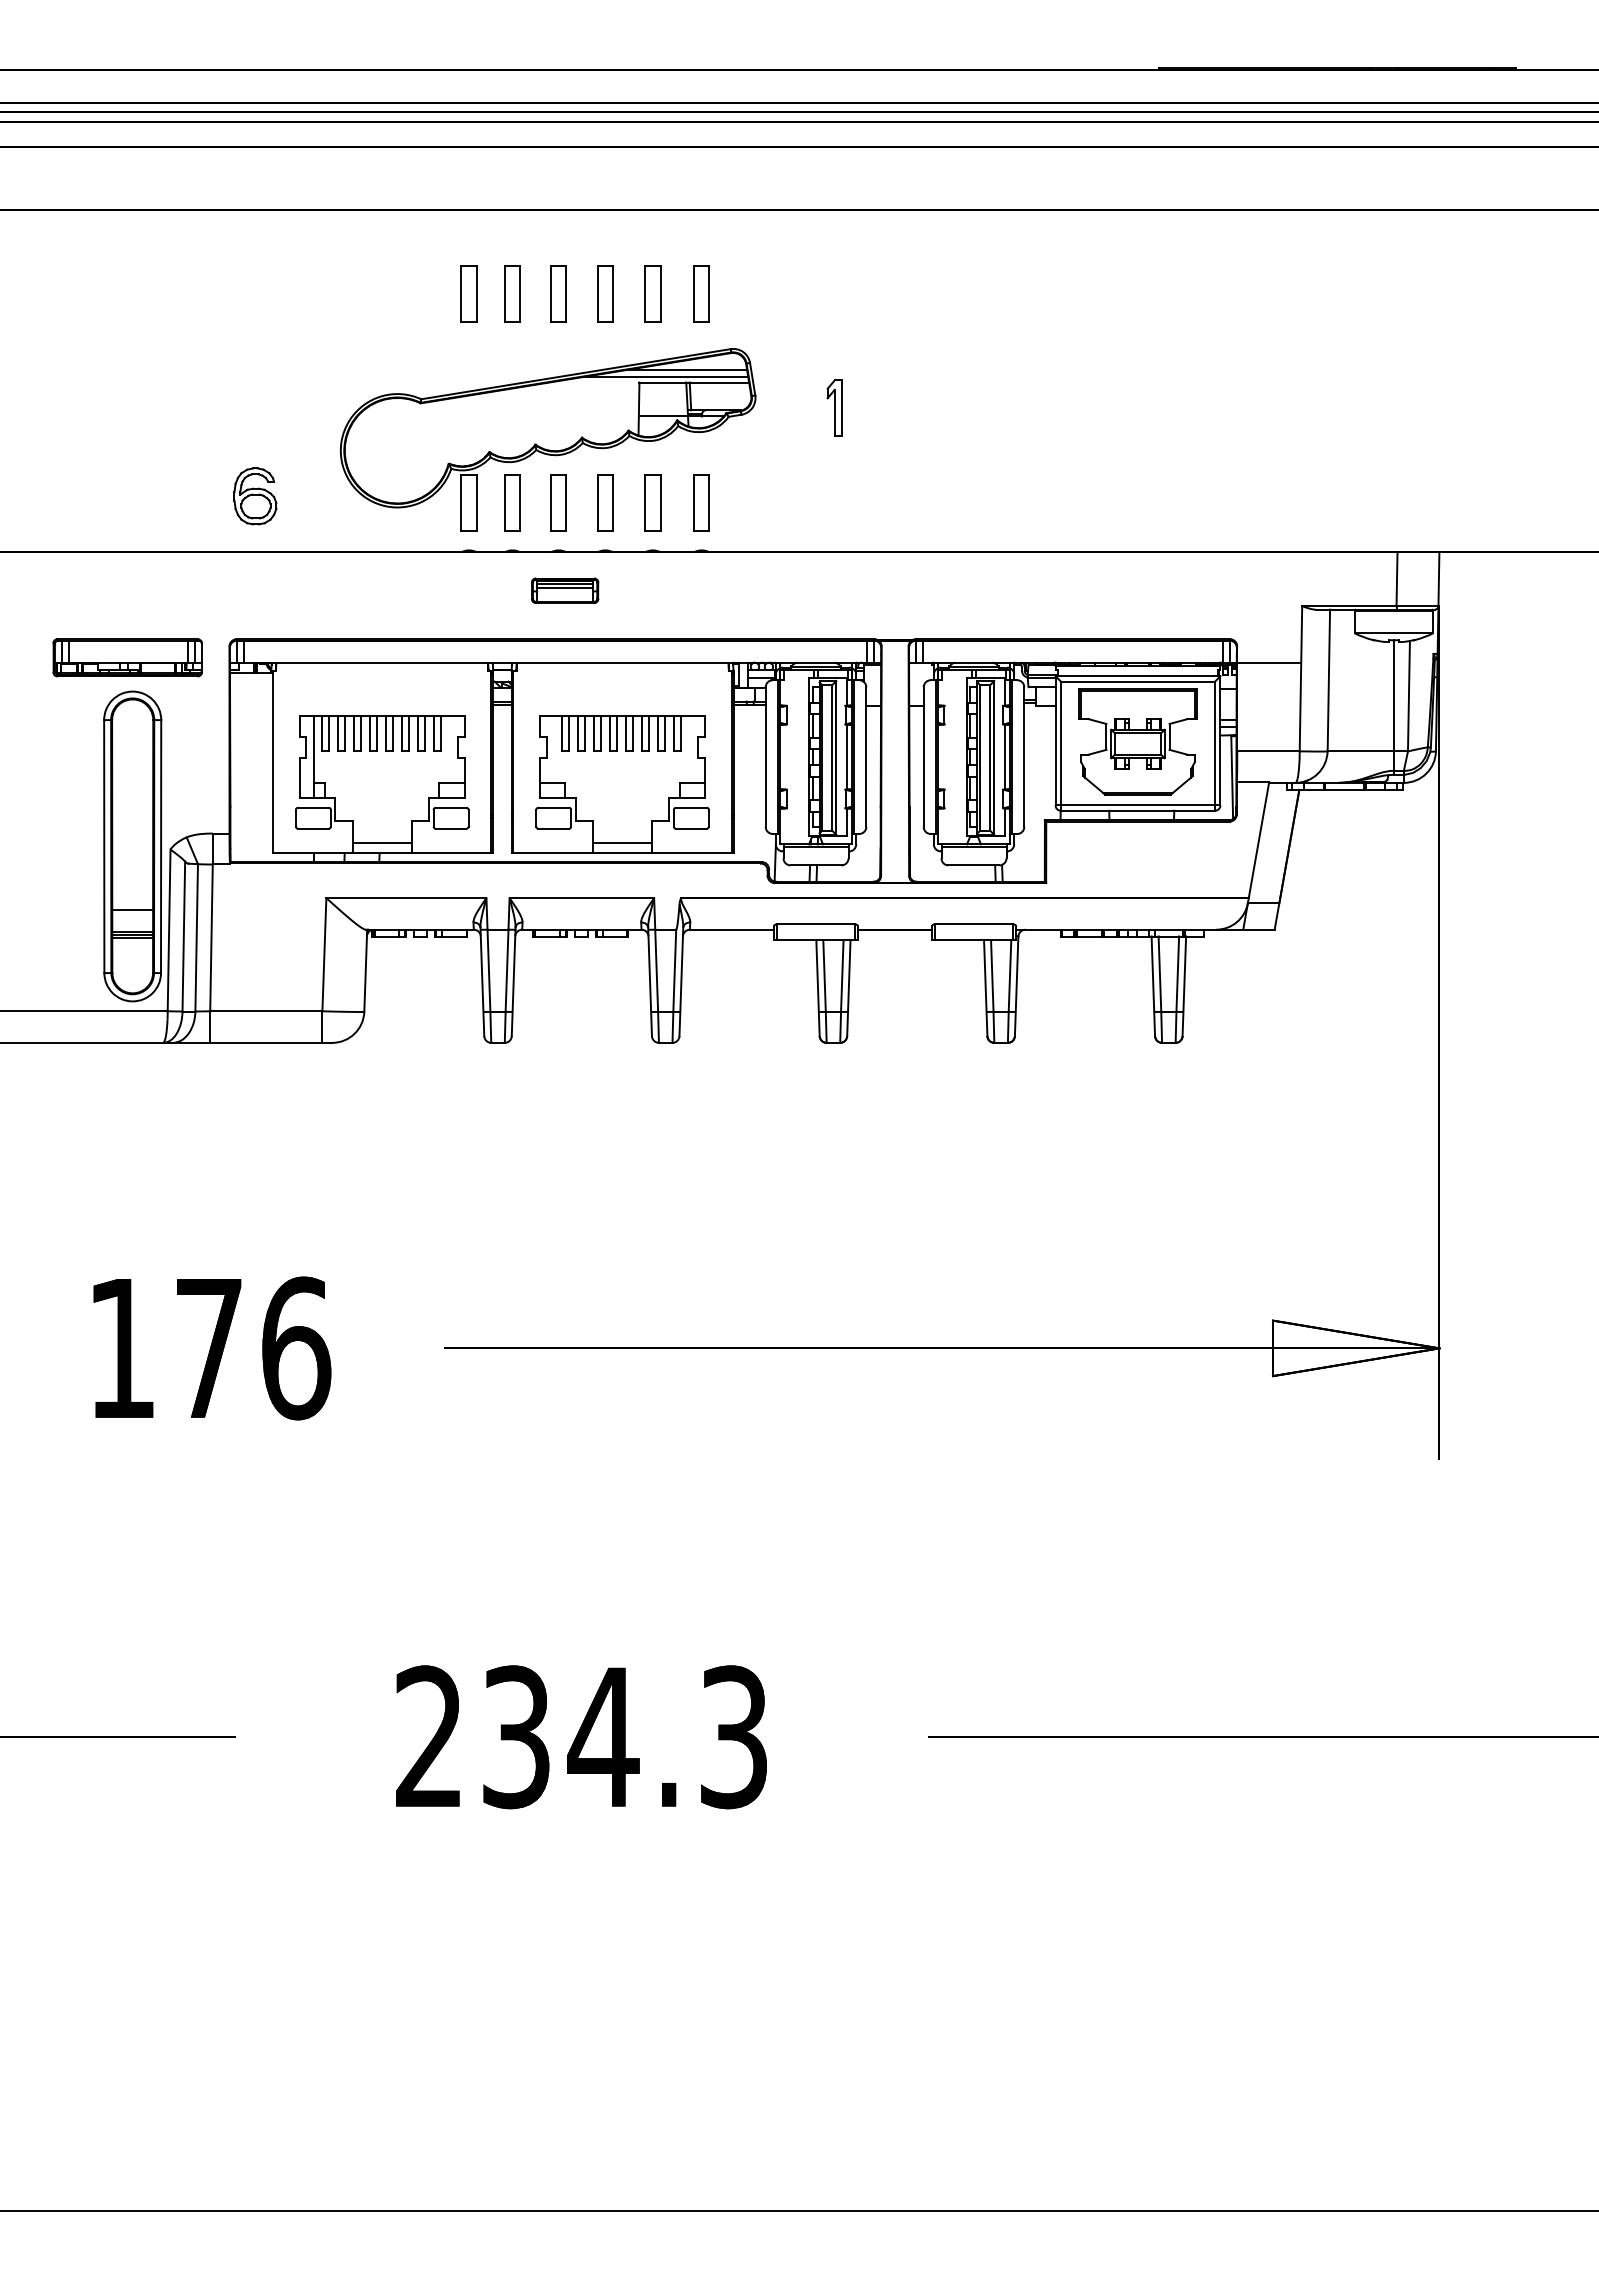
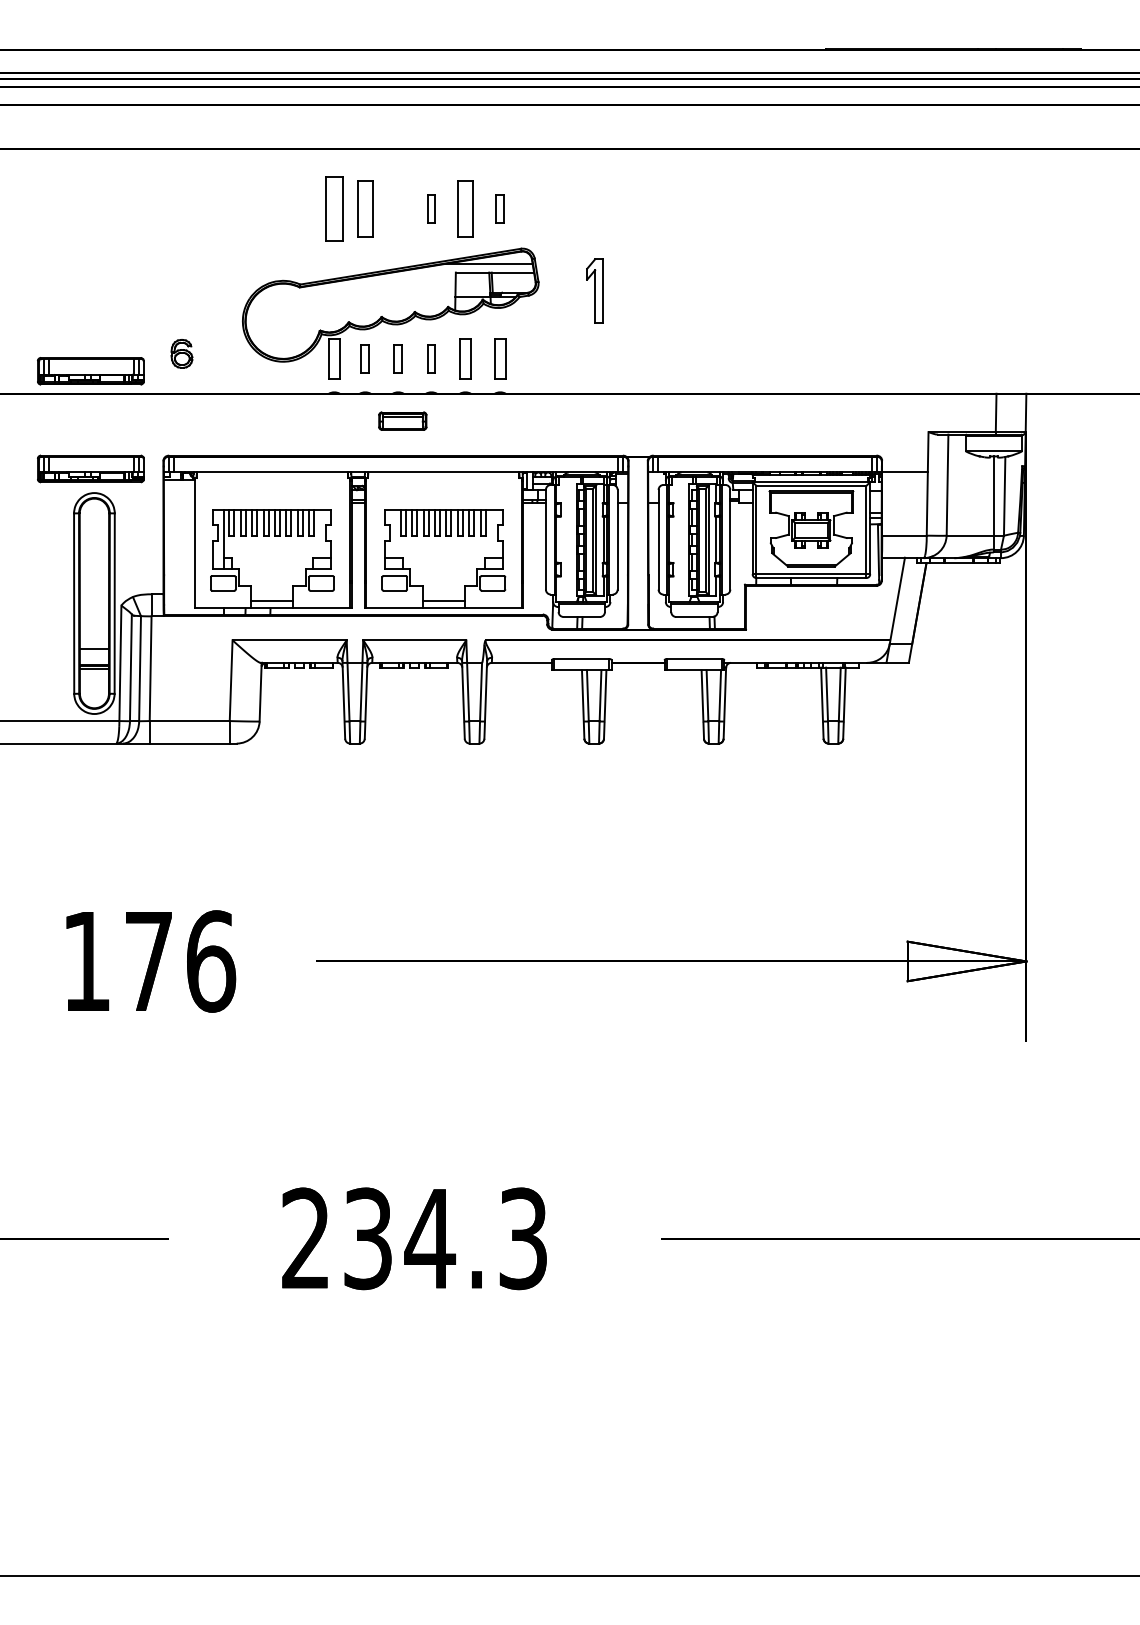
part: (468, 293) -> (333, 209), size x1.6
part: (512, 293) -> (365, 209), size x1.4
part: (558, 293) -> (398, 209), removed
part: (605, 293) -> (431, 209), size x0.7
part: (652, 293) -> (465, 209), size x1.4
part: (701, 293) -> (500, 209), size x0.7
line: (665, 376) -> (474, 268), removed
part: (834, 407) -> (594, 290), size x1.6
part: (255, 496) -> (182, 353), size x0.7
part: (512, 502) -> (365, 358), size x0.7
part: (558, 502) -> (398, 358), size x0.7
part: (605, 502) -> (431, 358), size x0.7
part: (127, 520) -> (90, 371), added
line: (565, 588) -> (403, 419), removed

